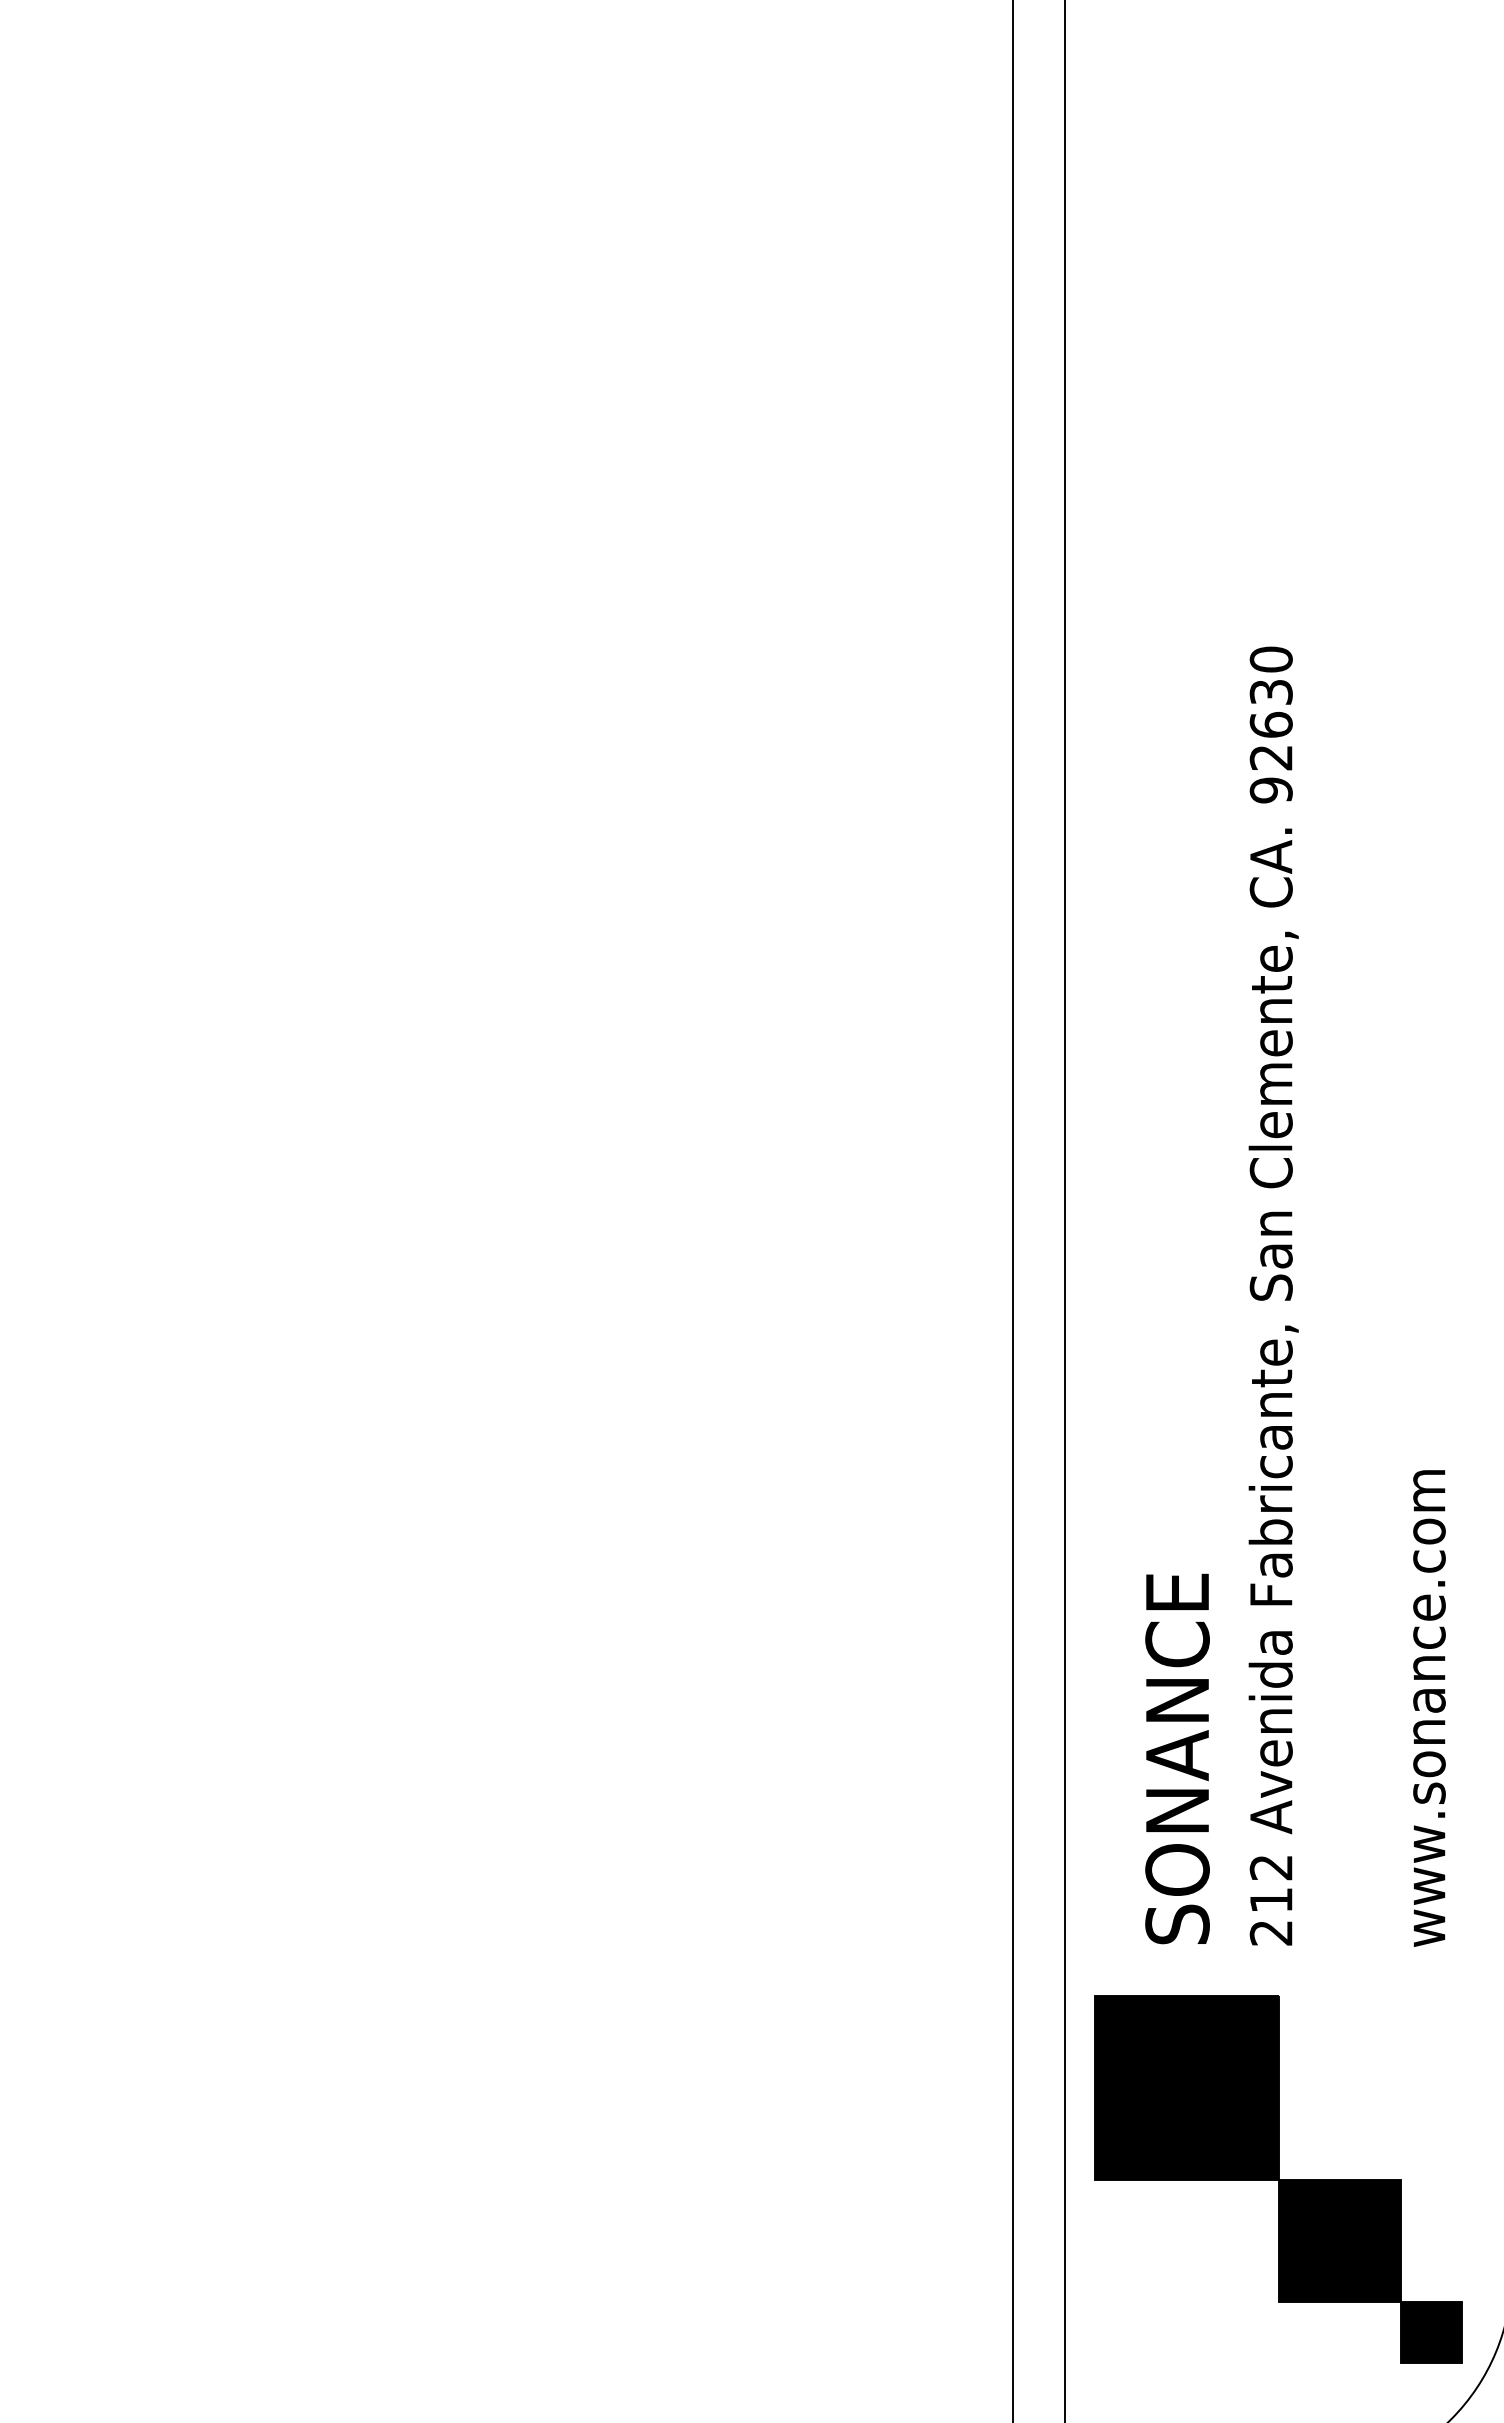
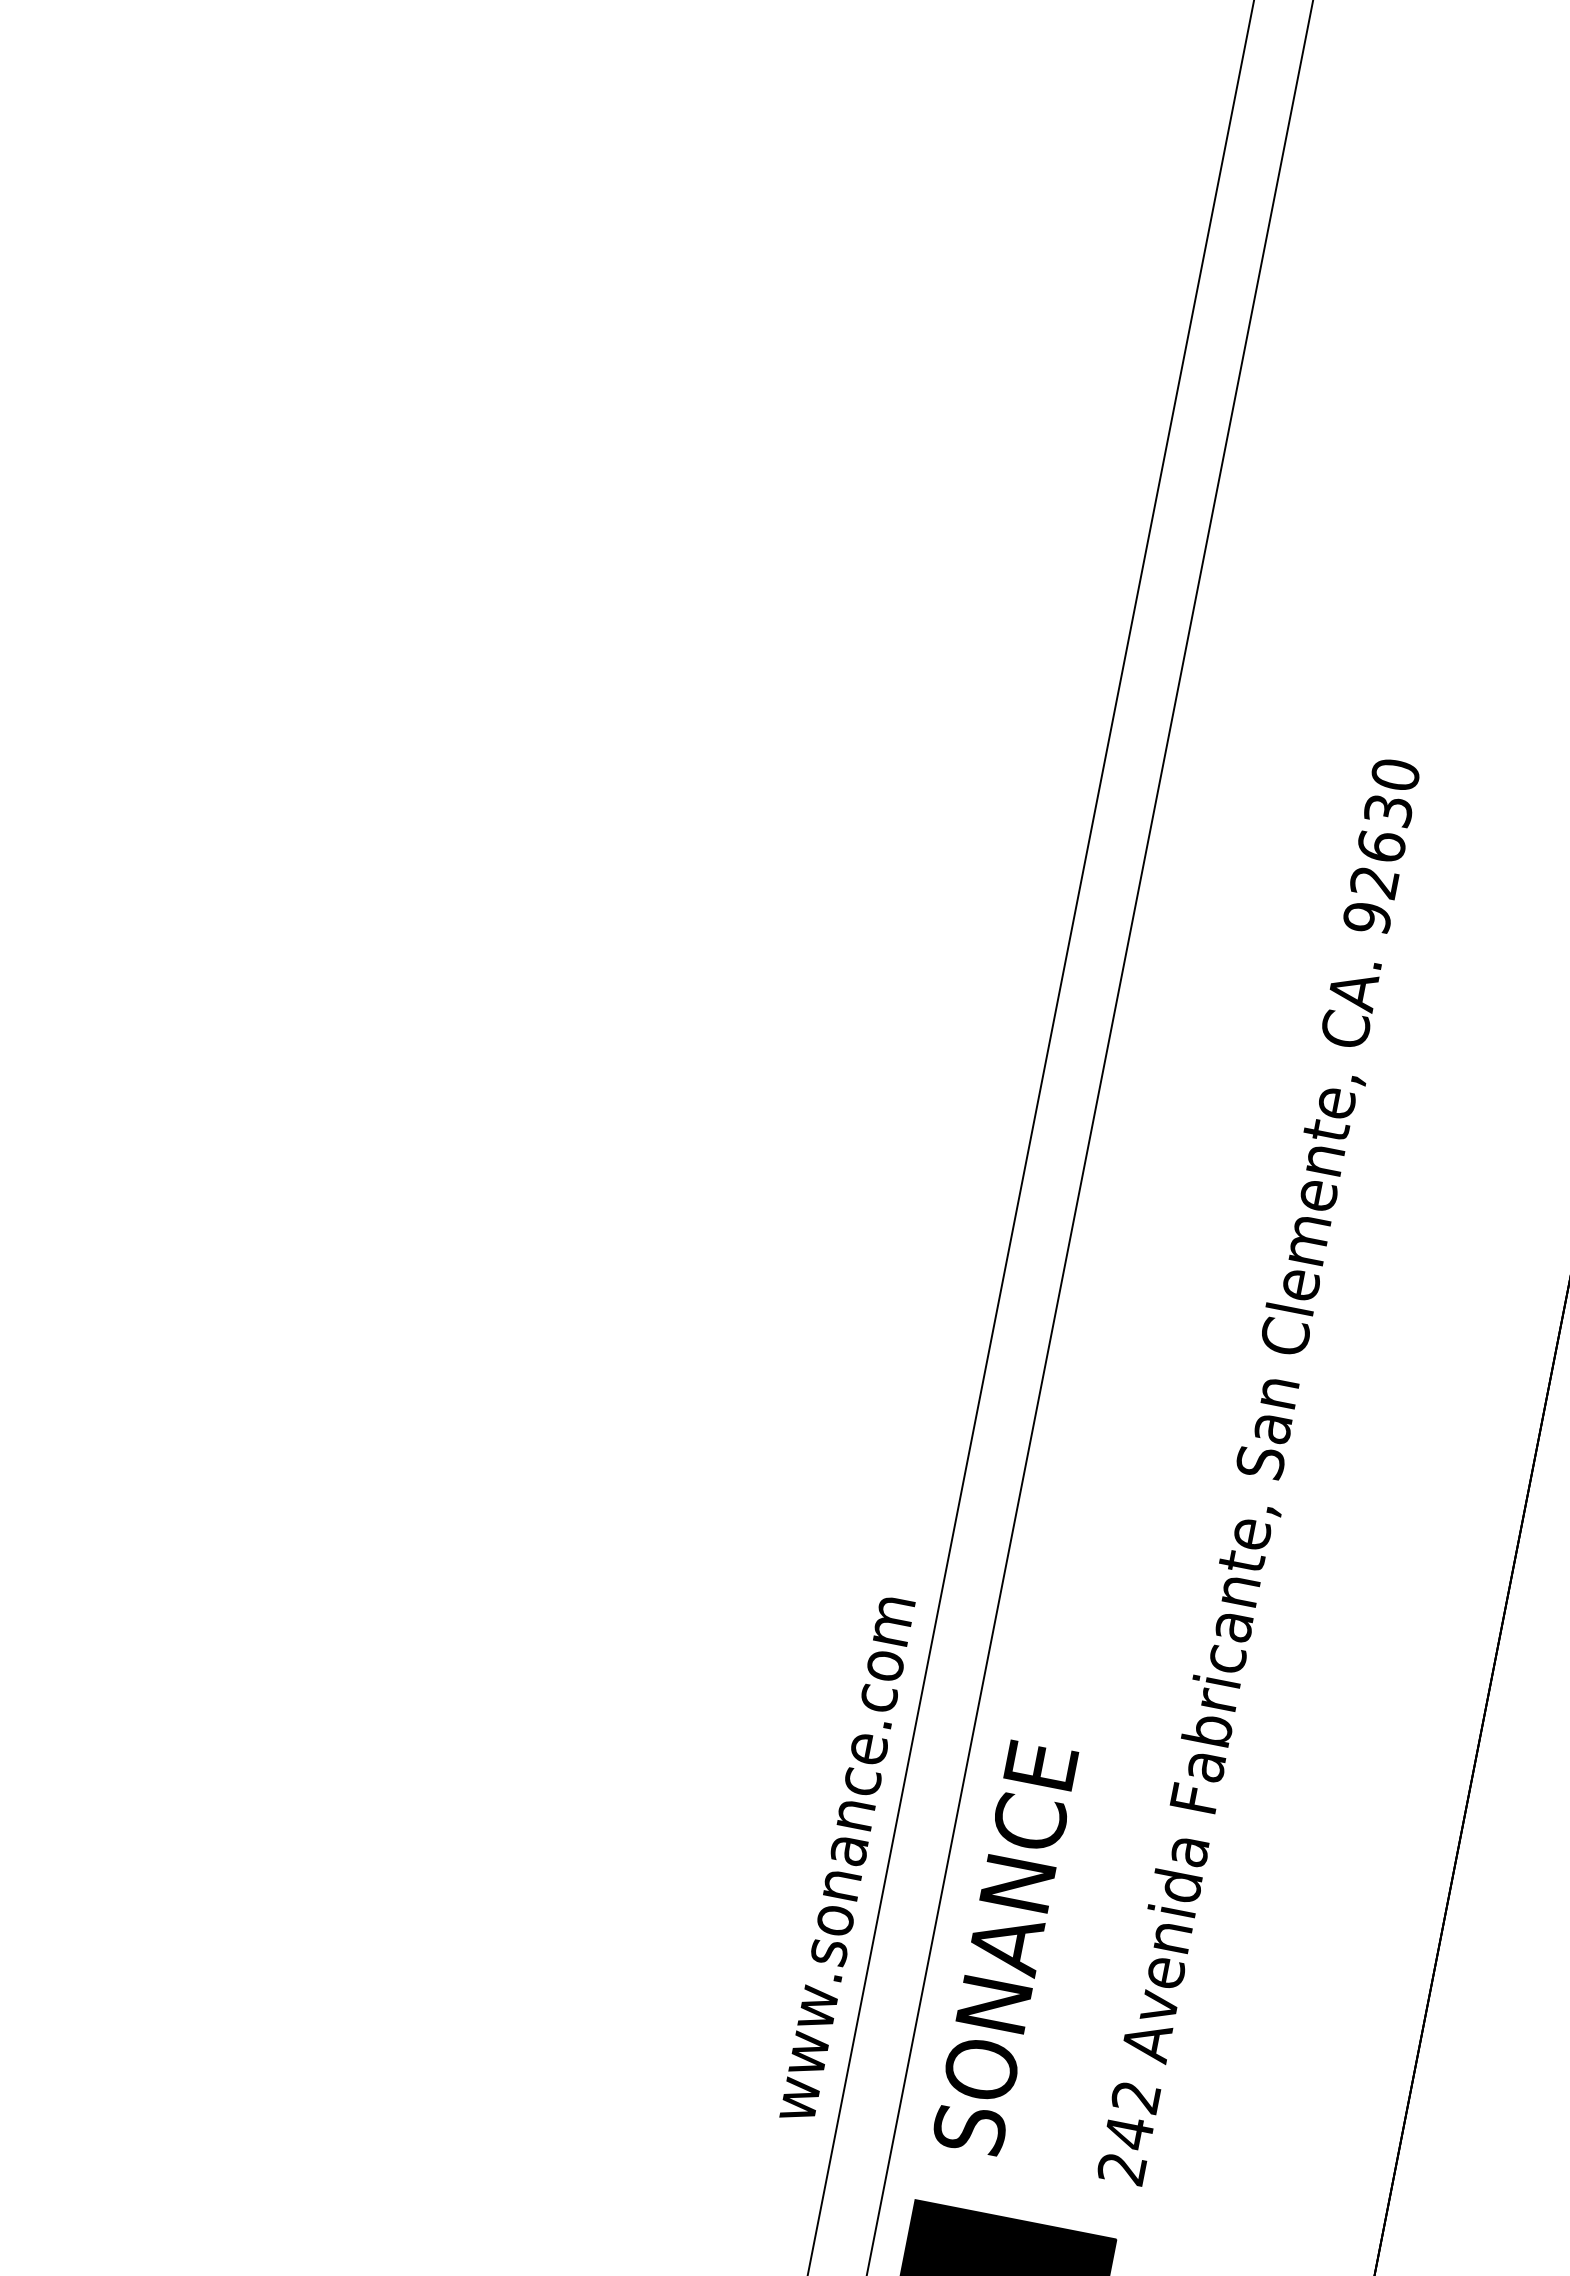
text: (1429, 1708) -> (847, 1859), moved
text: (1177, 1758) -> (1005, 1947), moved
text: (1271, 1900) -> (1129, 2133), 212 -> 242

